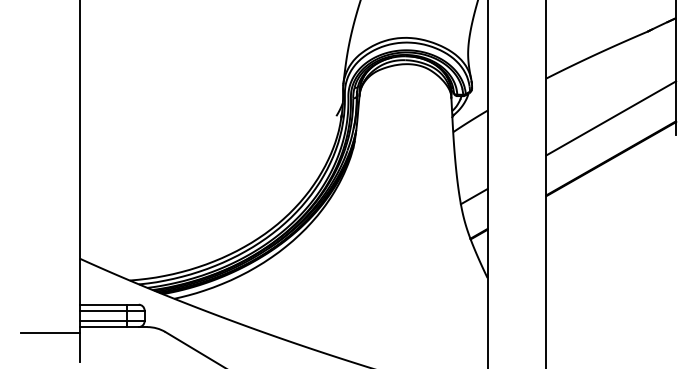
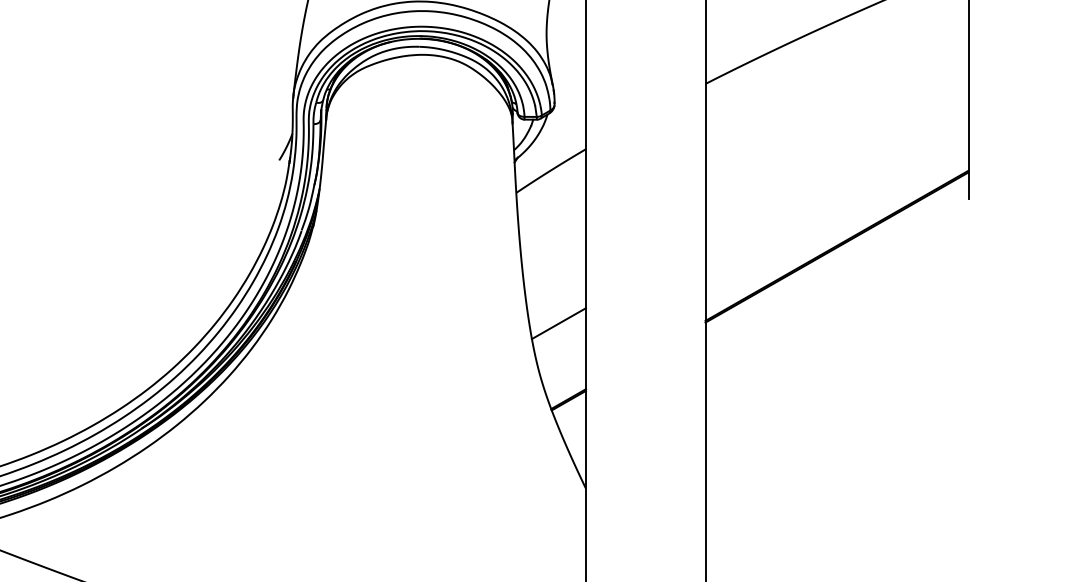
line: (611, 118) -> (837, 165), removed

